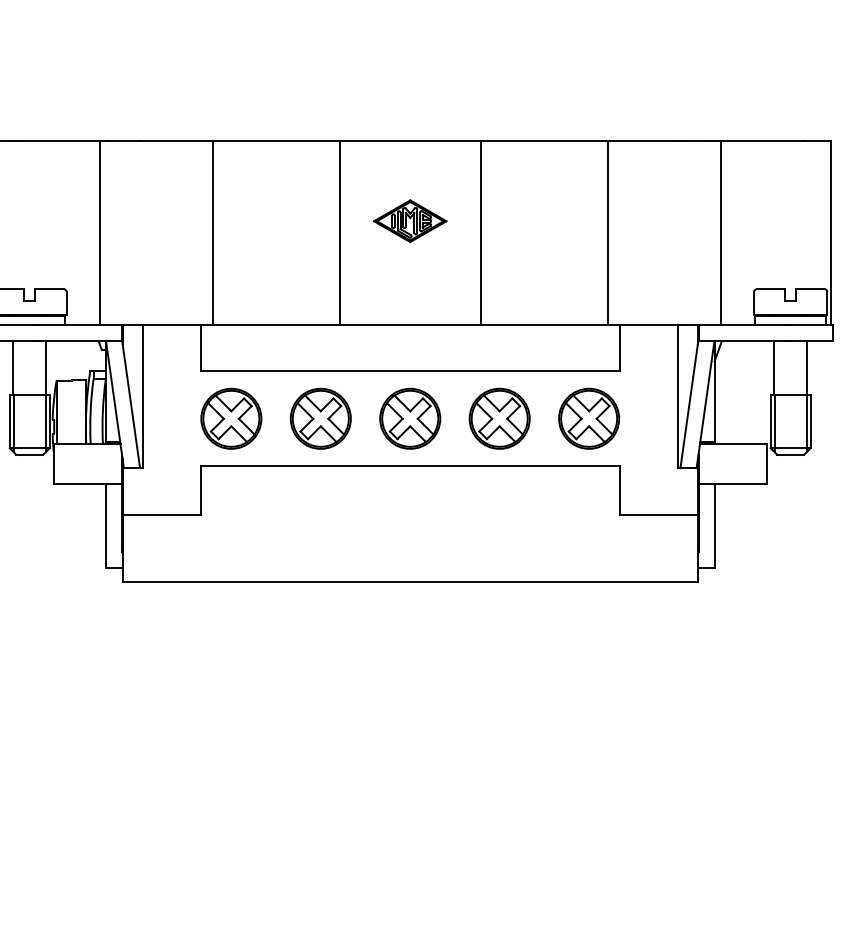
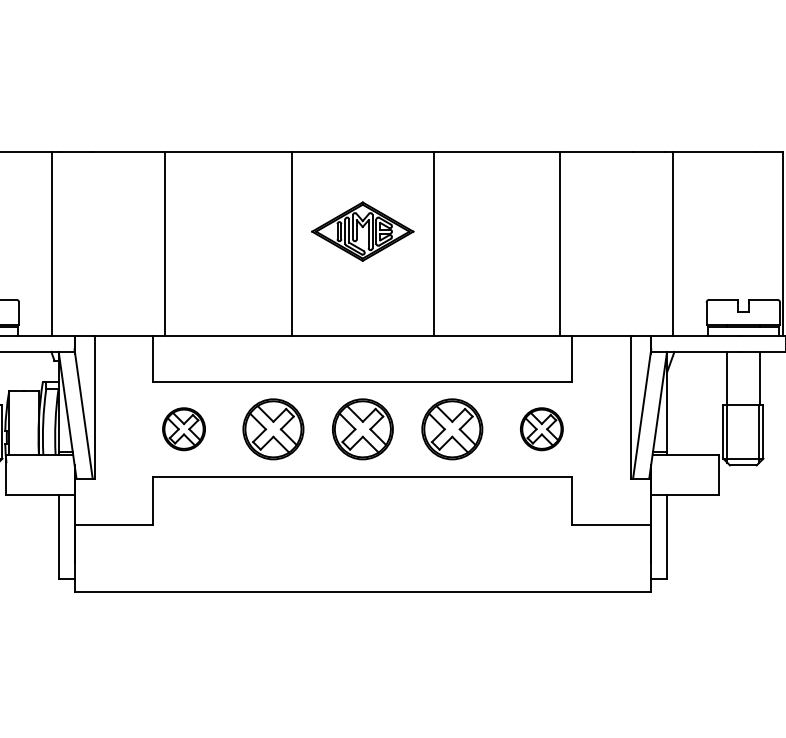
part: (410, 221) -> (363, 232), size x1.4
part: (231, 418) -> (184, 429), size x0.7
part: (589, 418) -> (542, 429), size x0.7

